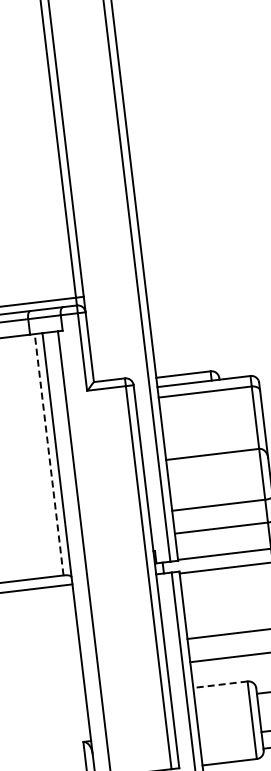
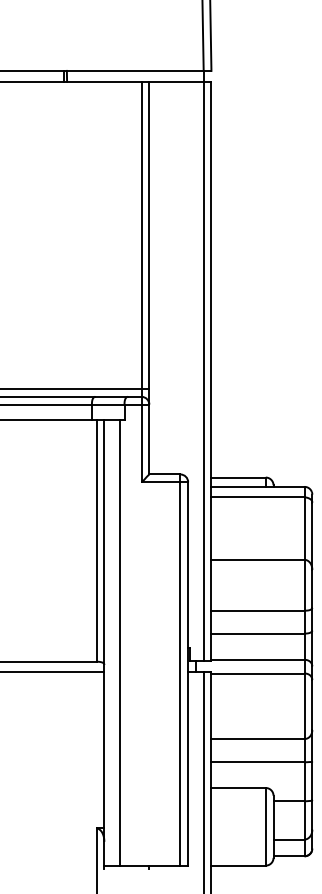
line: (49, 454) -> (96, 540), dashed -> solid
line: (220, 685) -> (238, 788), dashed -> solid

